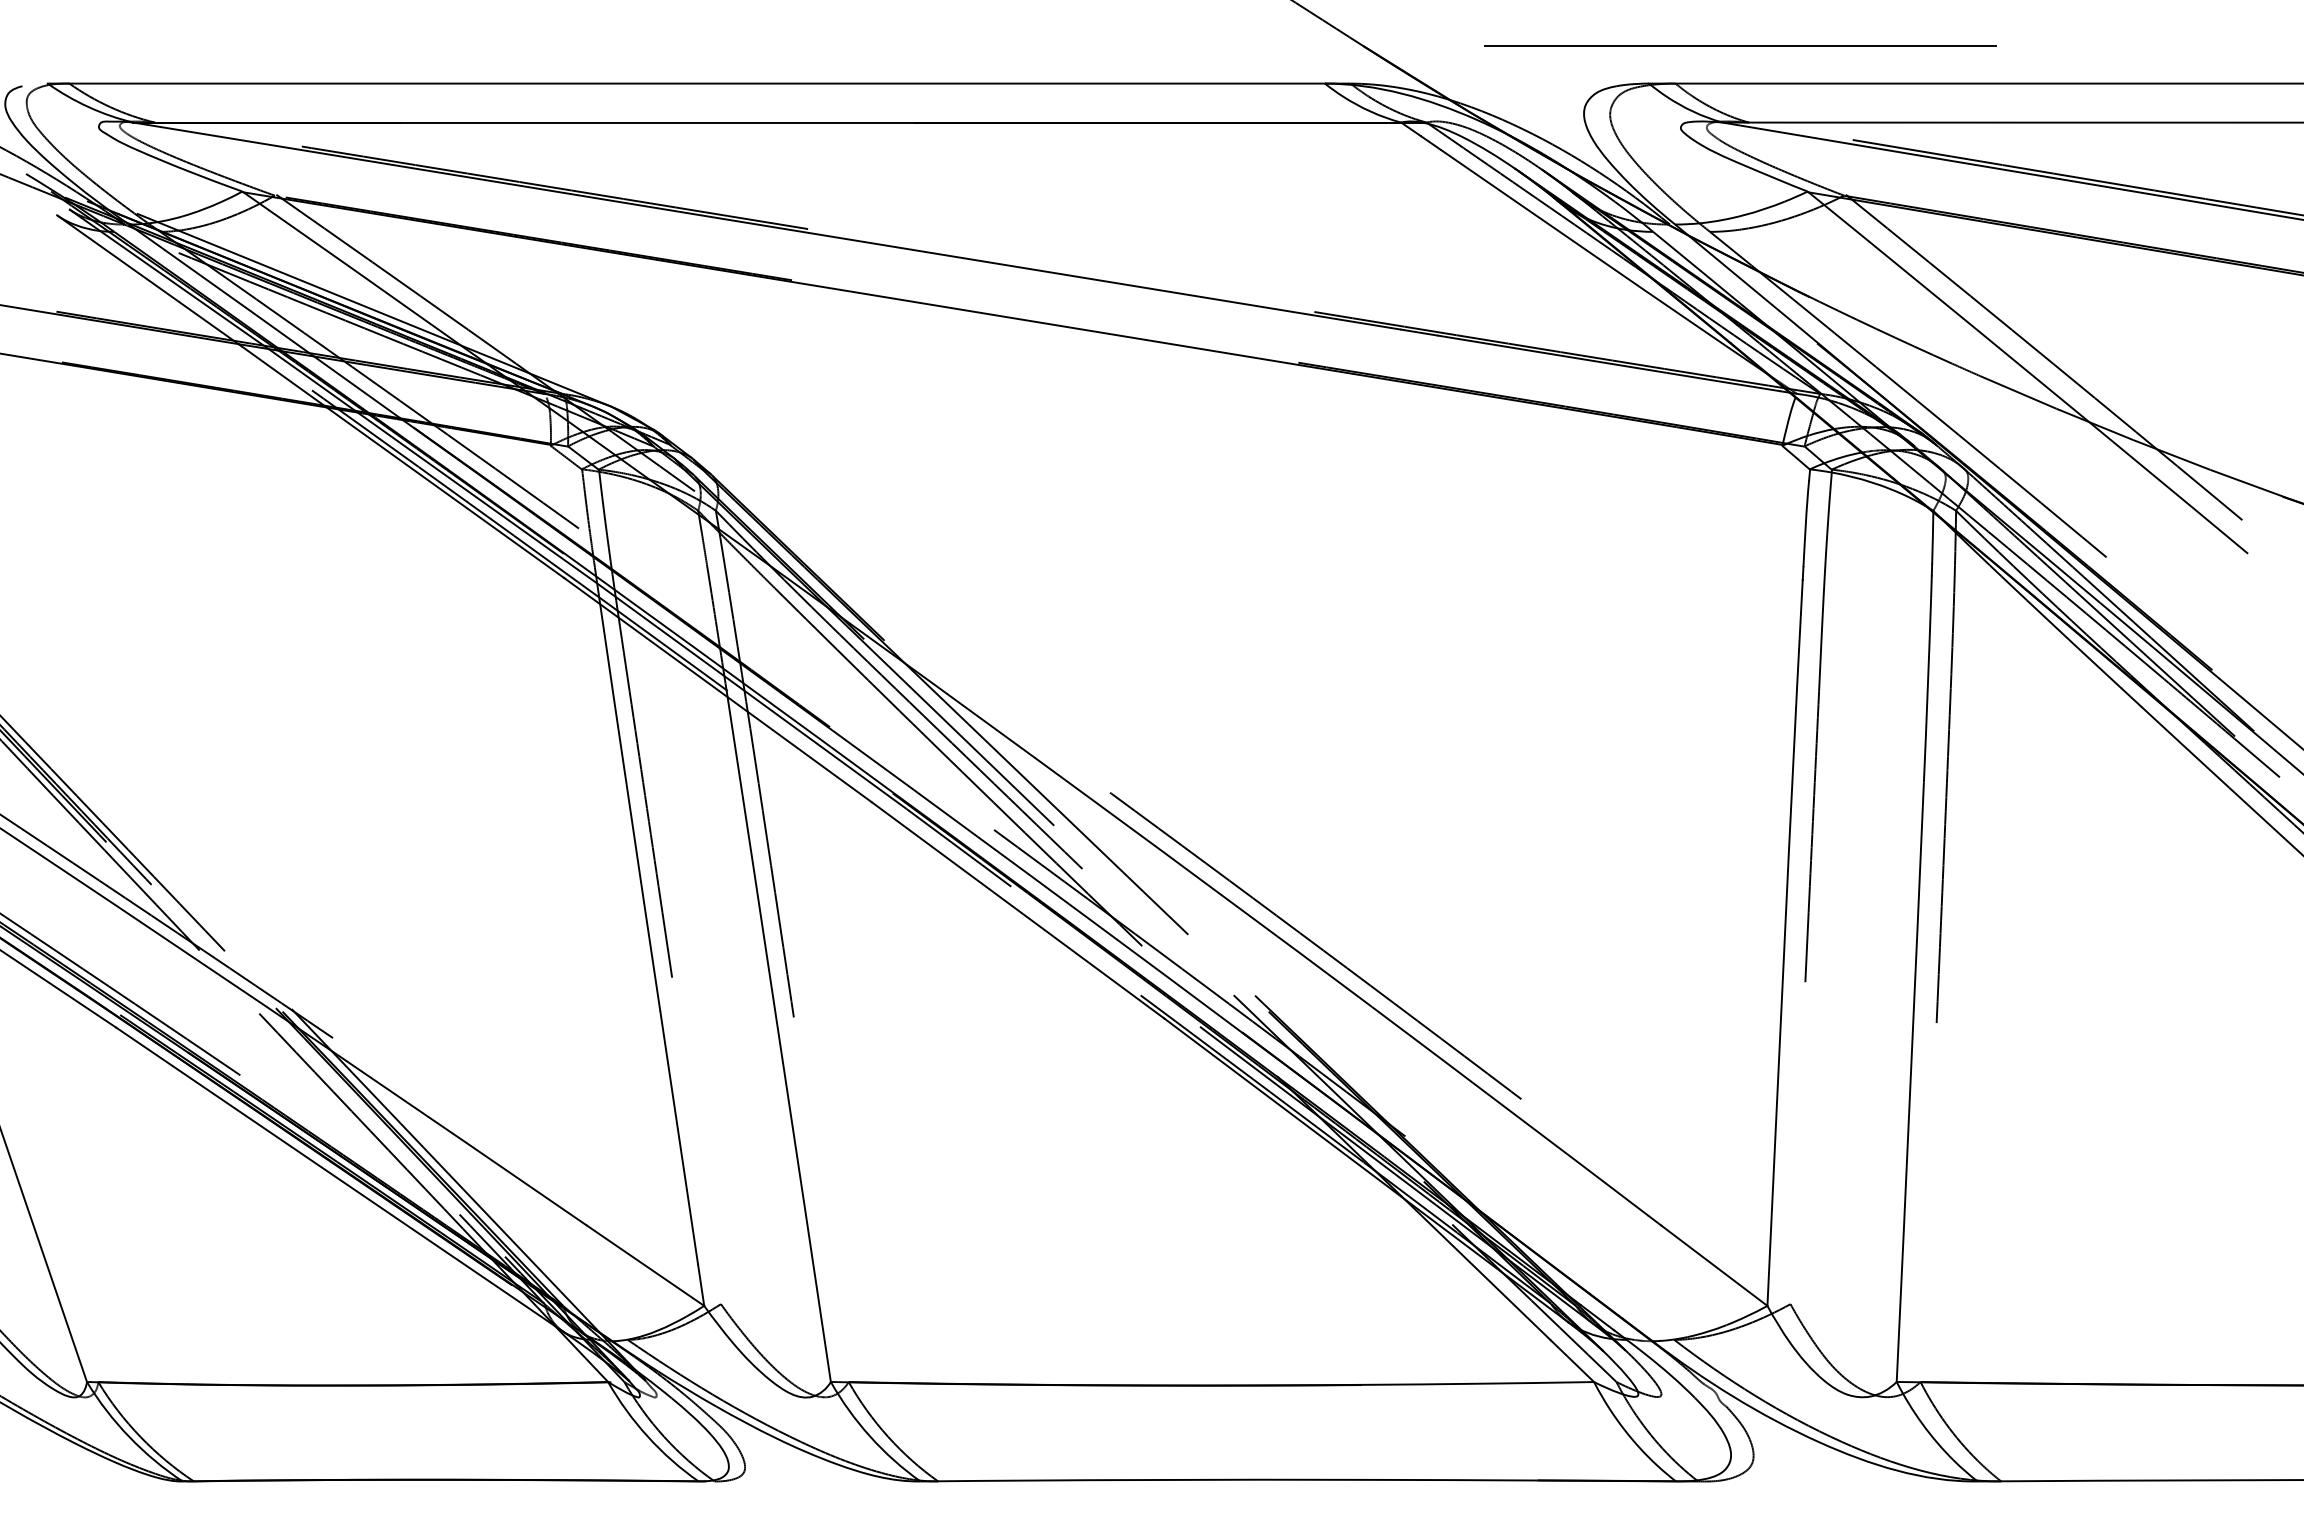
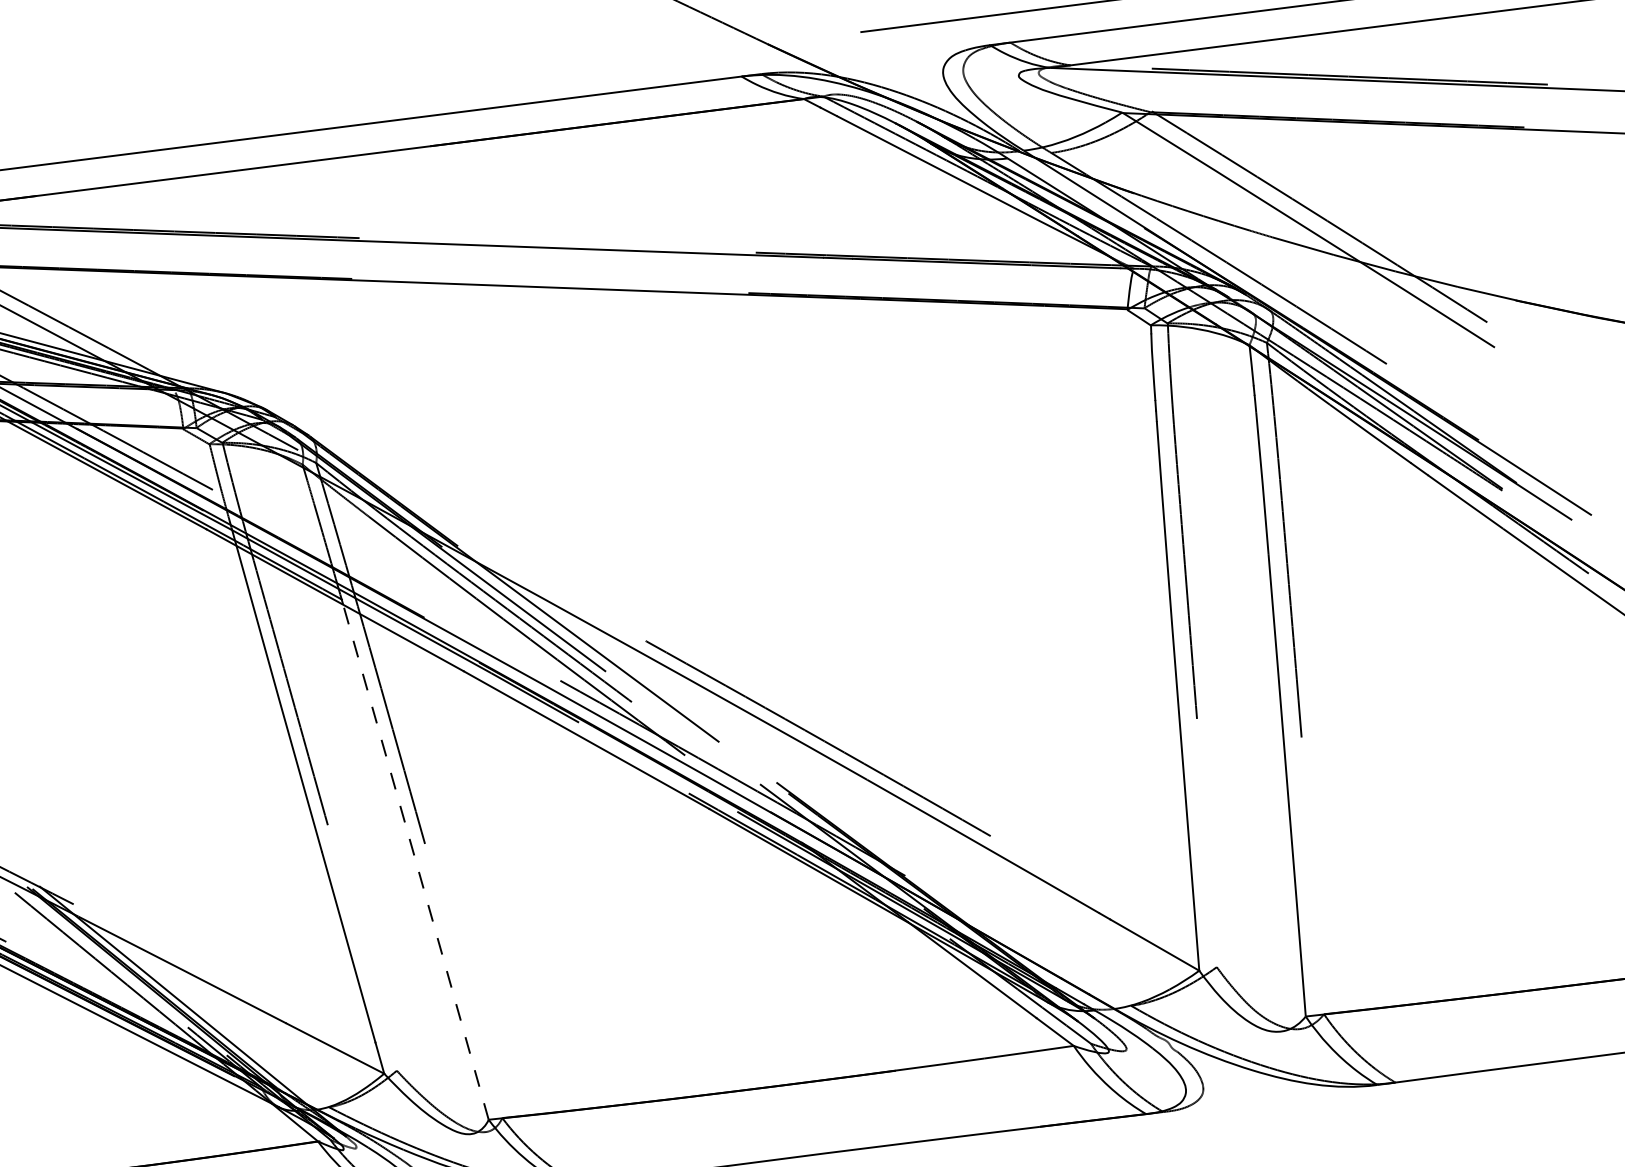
line: (2256, 757) -> (1521, 502), removed
arc: (779, 1039) -> (416, 862), solid -> dashed

